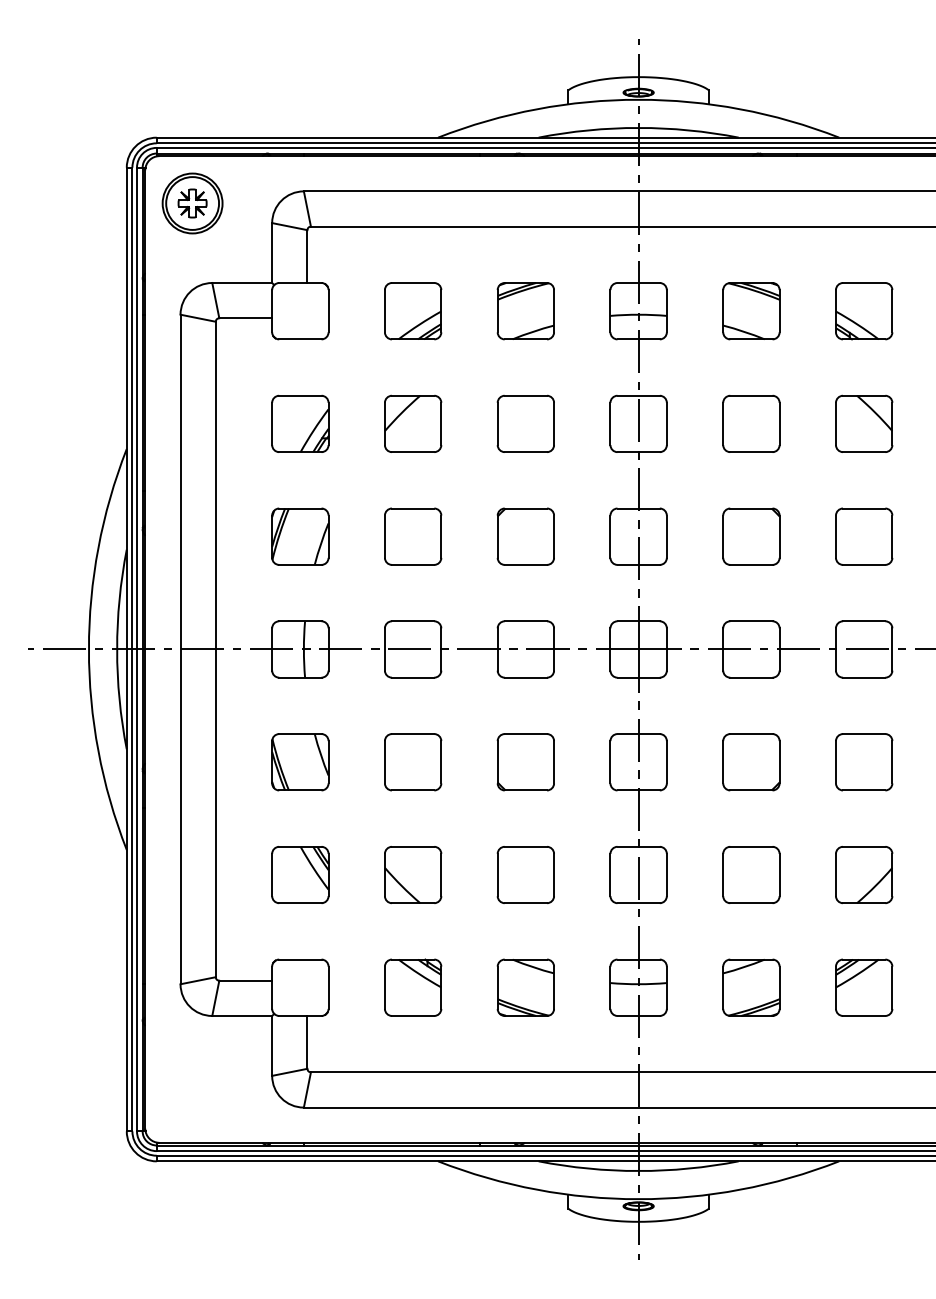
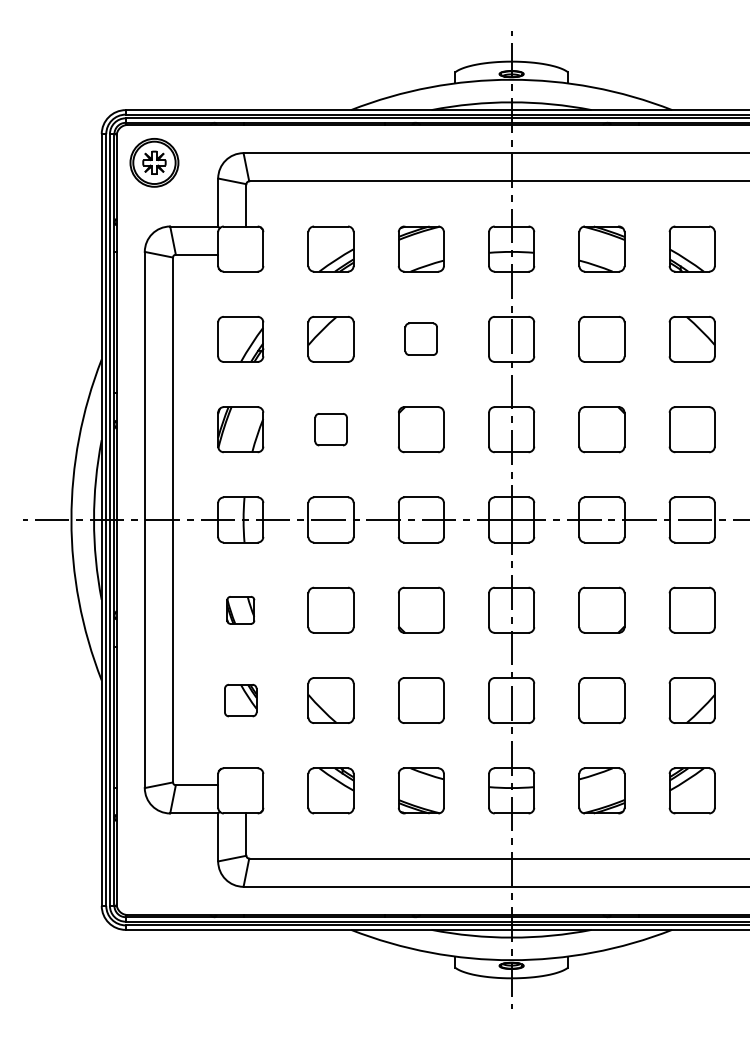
part: (525, 423) -> (421, 339), size x0.7
part: (413, 536) -> (331, 429), size x0.7
part: (300, 762) -> (240, 610), size x0.6
part: (300, 874) -> (240, 700), size x0.7

